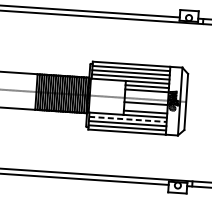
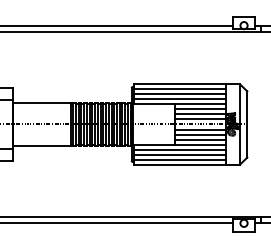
line: (146, 95) -> (199, 119), added
line: (145, 107) -> (199, 134), added
line: (128, 119) -> (180, 149), dashed -> solid

